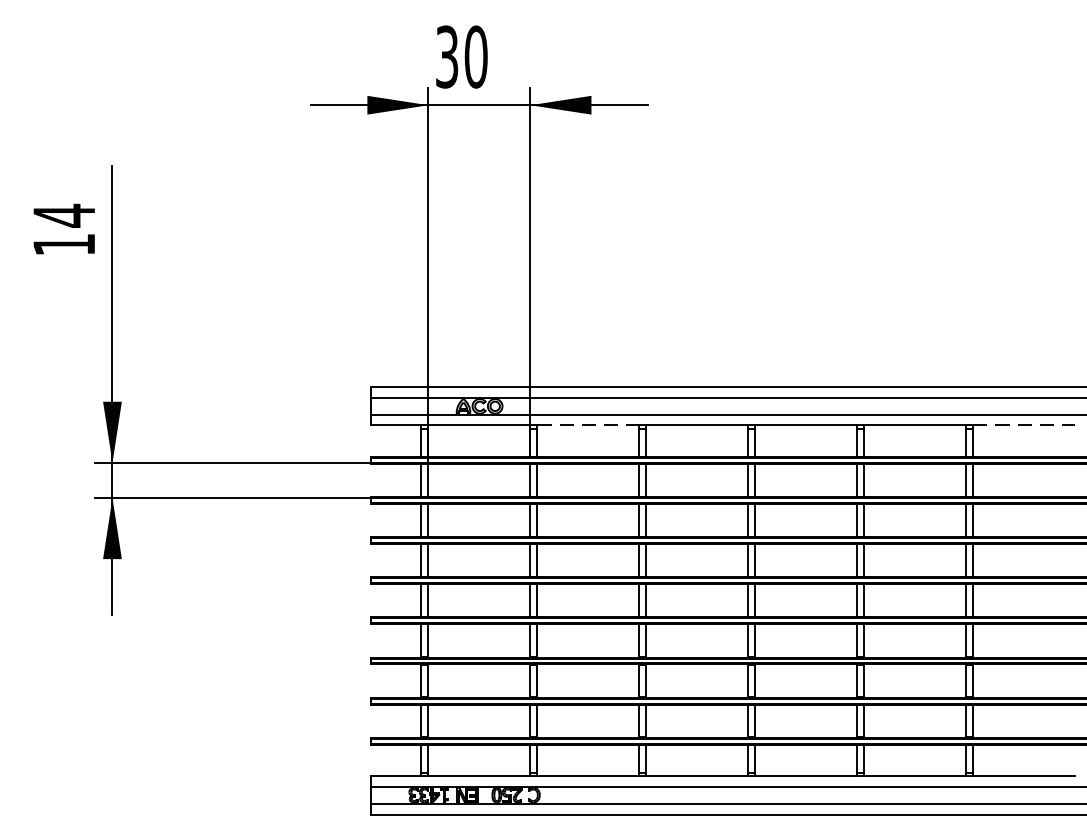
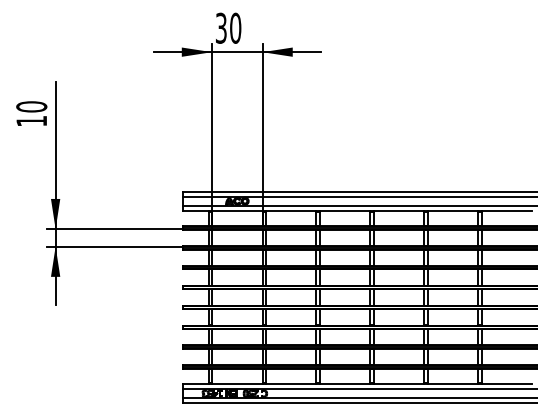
text: (63, 214) -> (31, 106), 14 -> 10
line: (588, 425) -> (291, 210), dashed -> solid
line: (1025, 425) -> (507, 210), dashed -> solid

